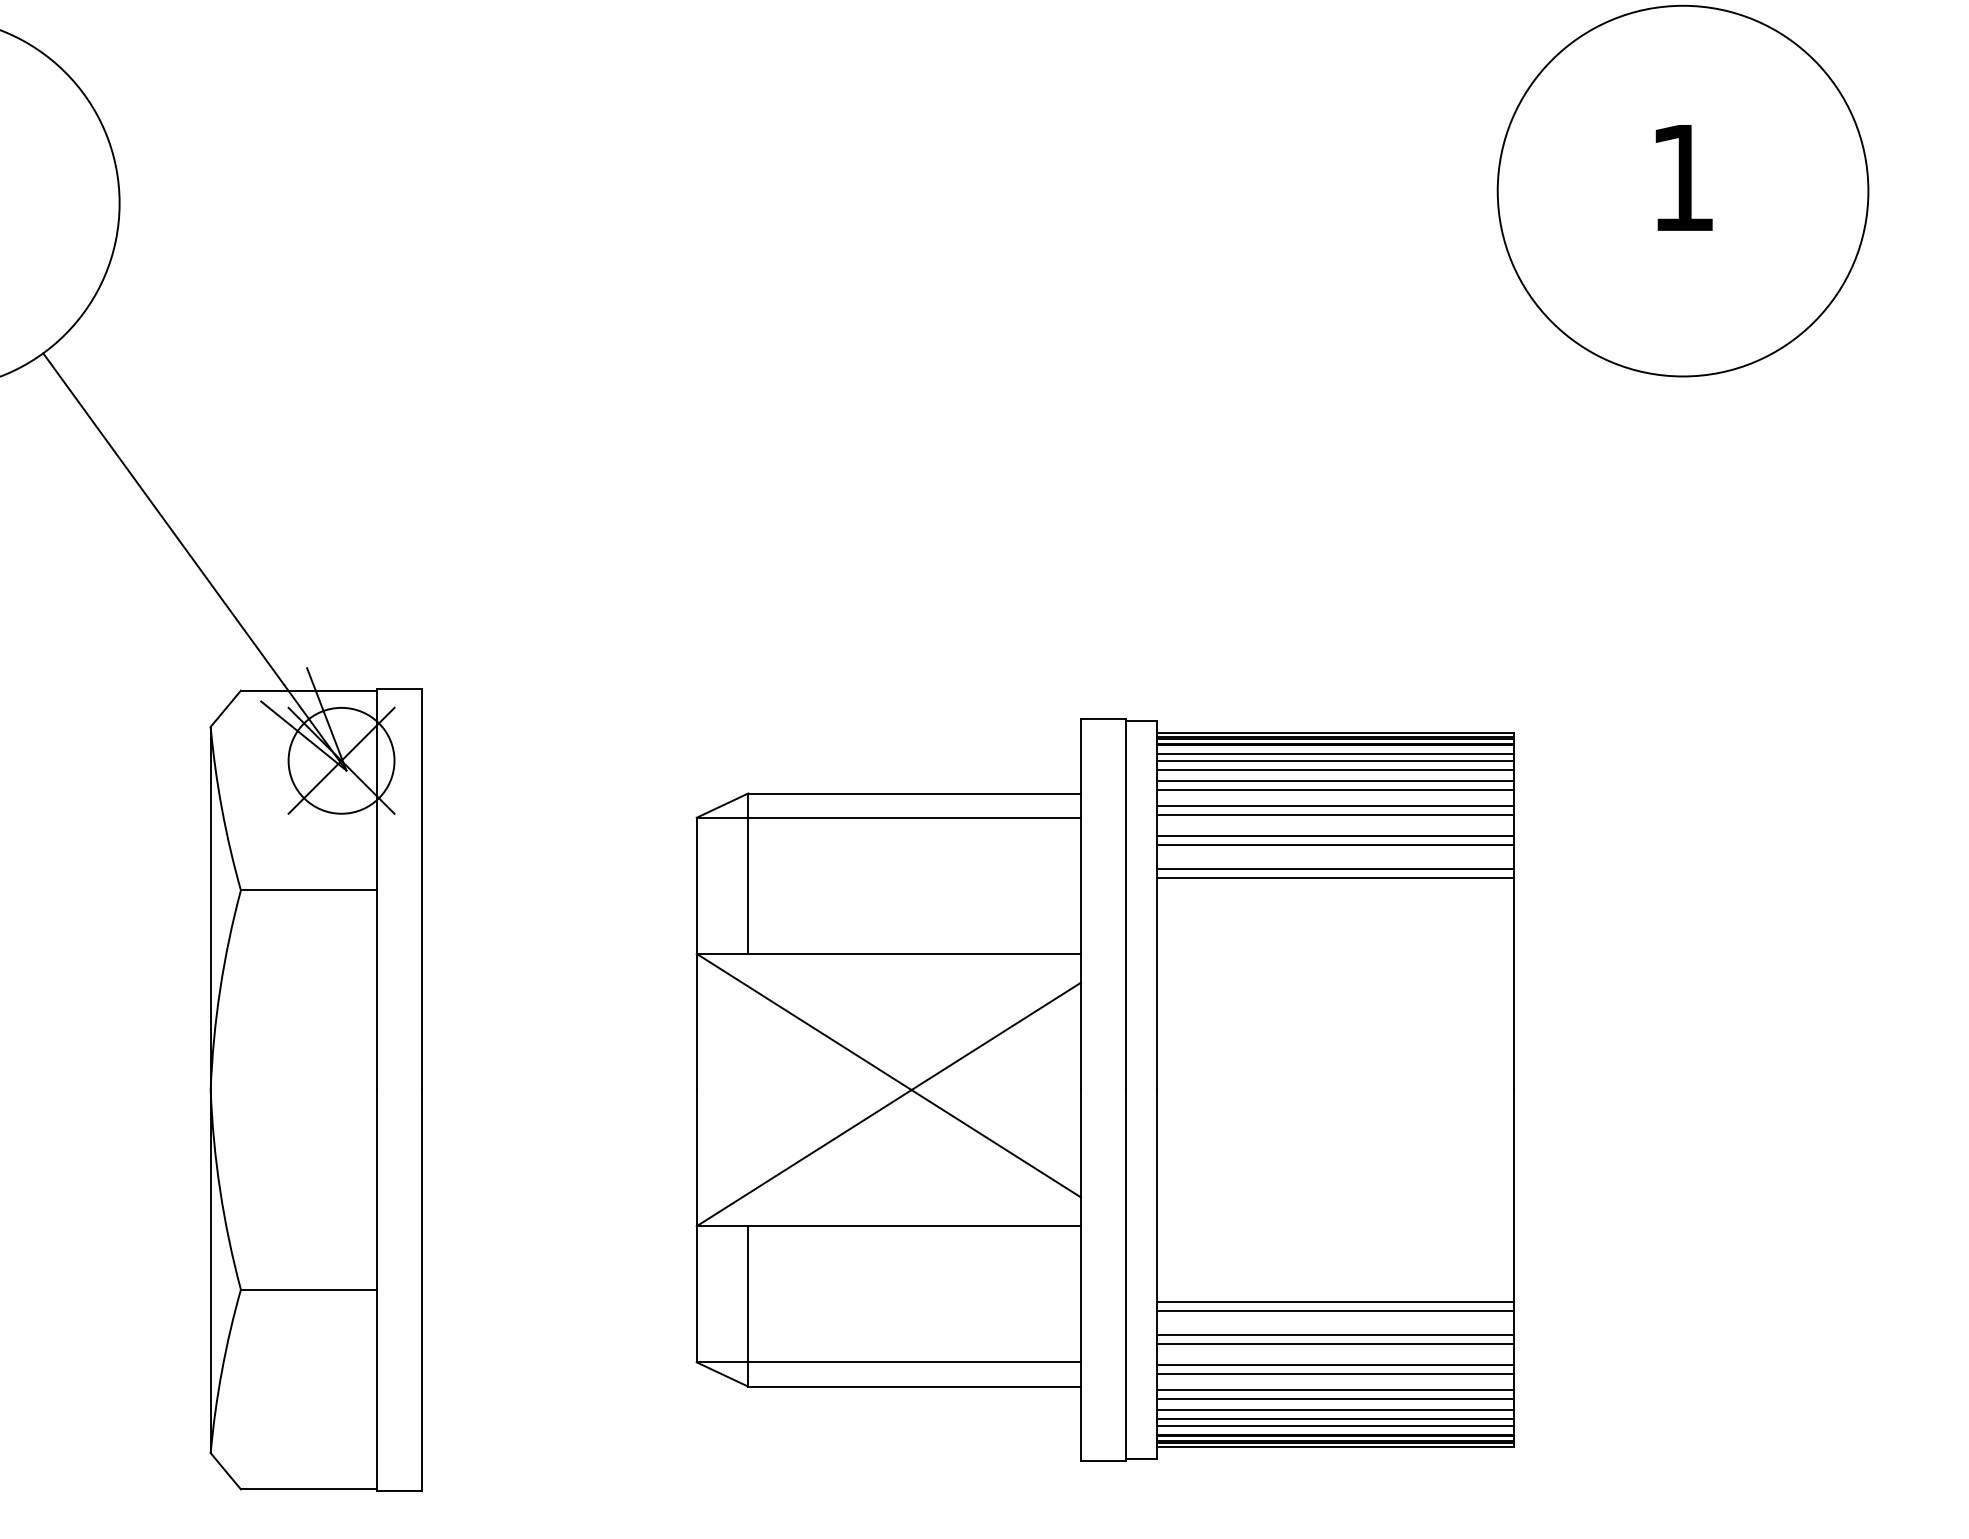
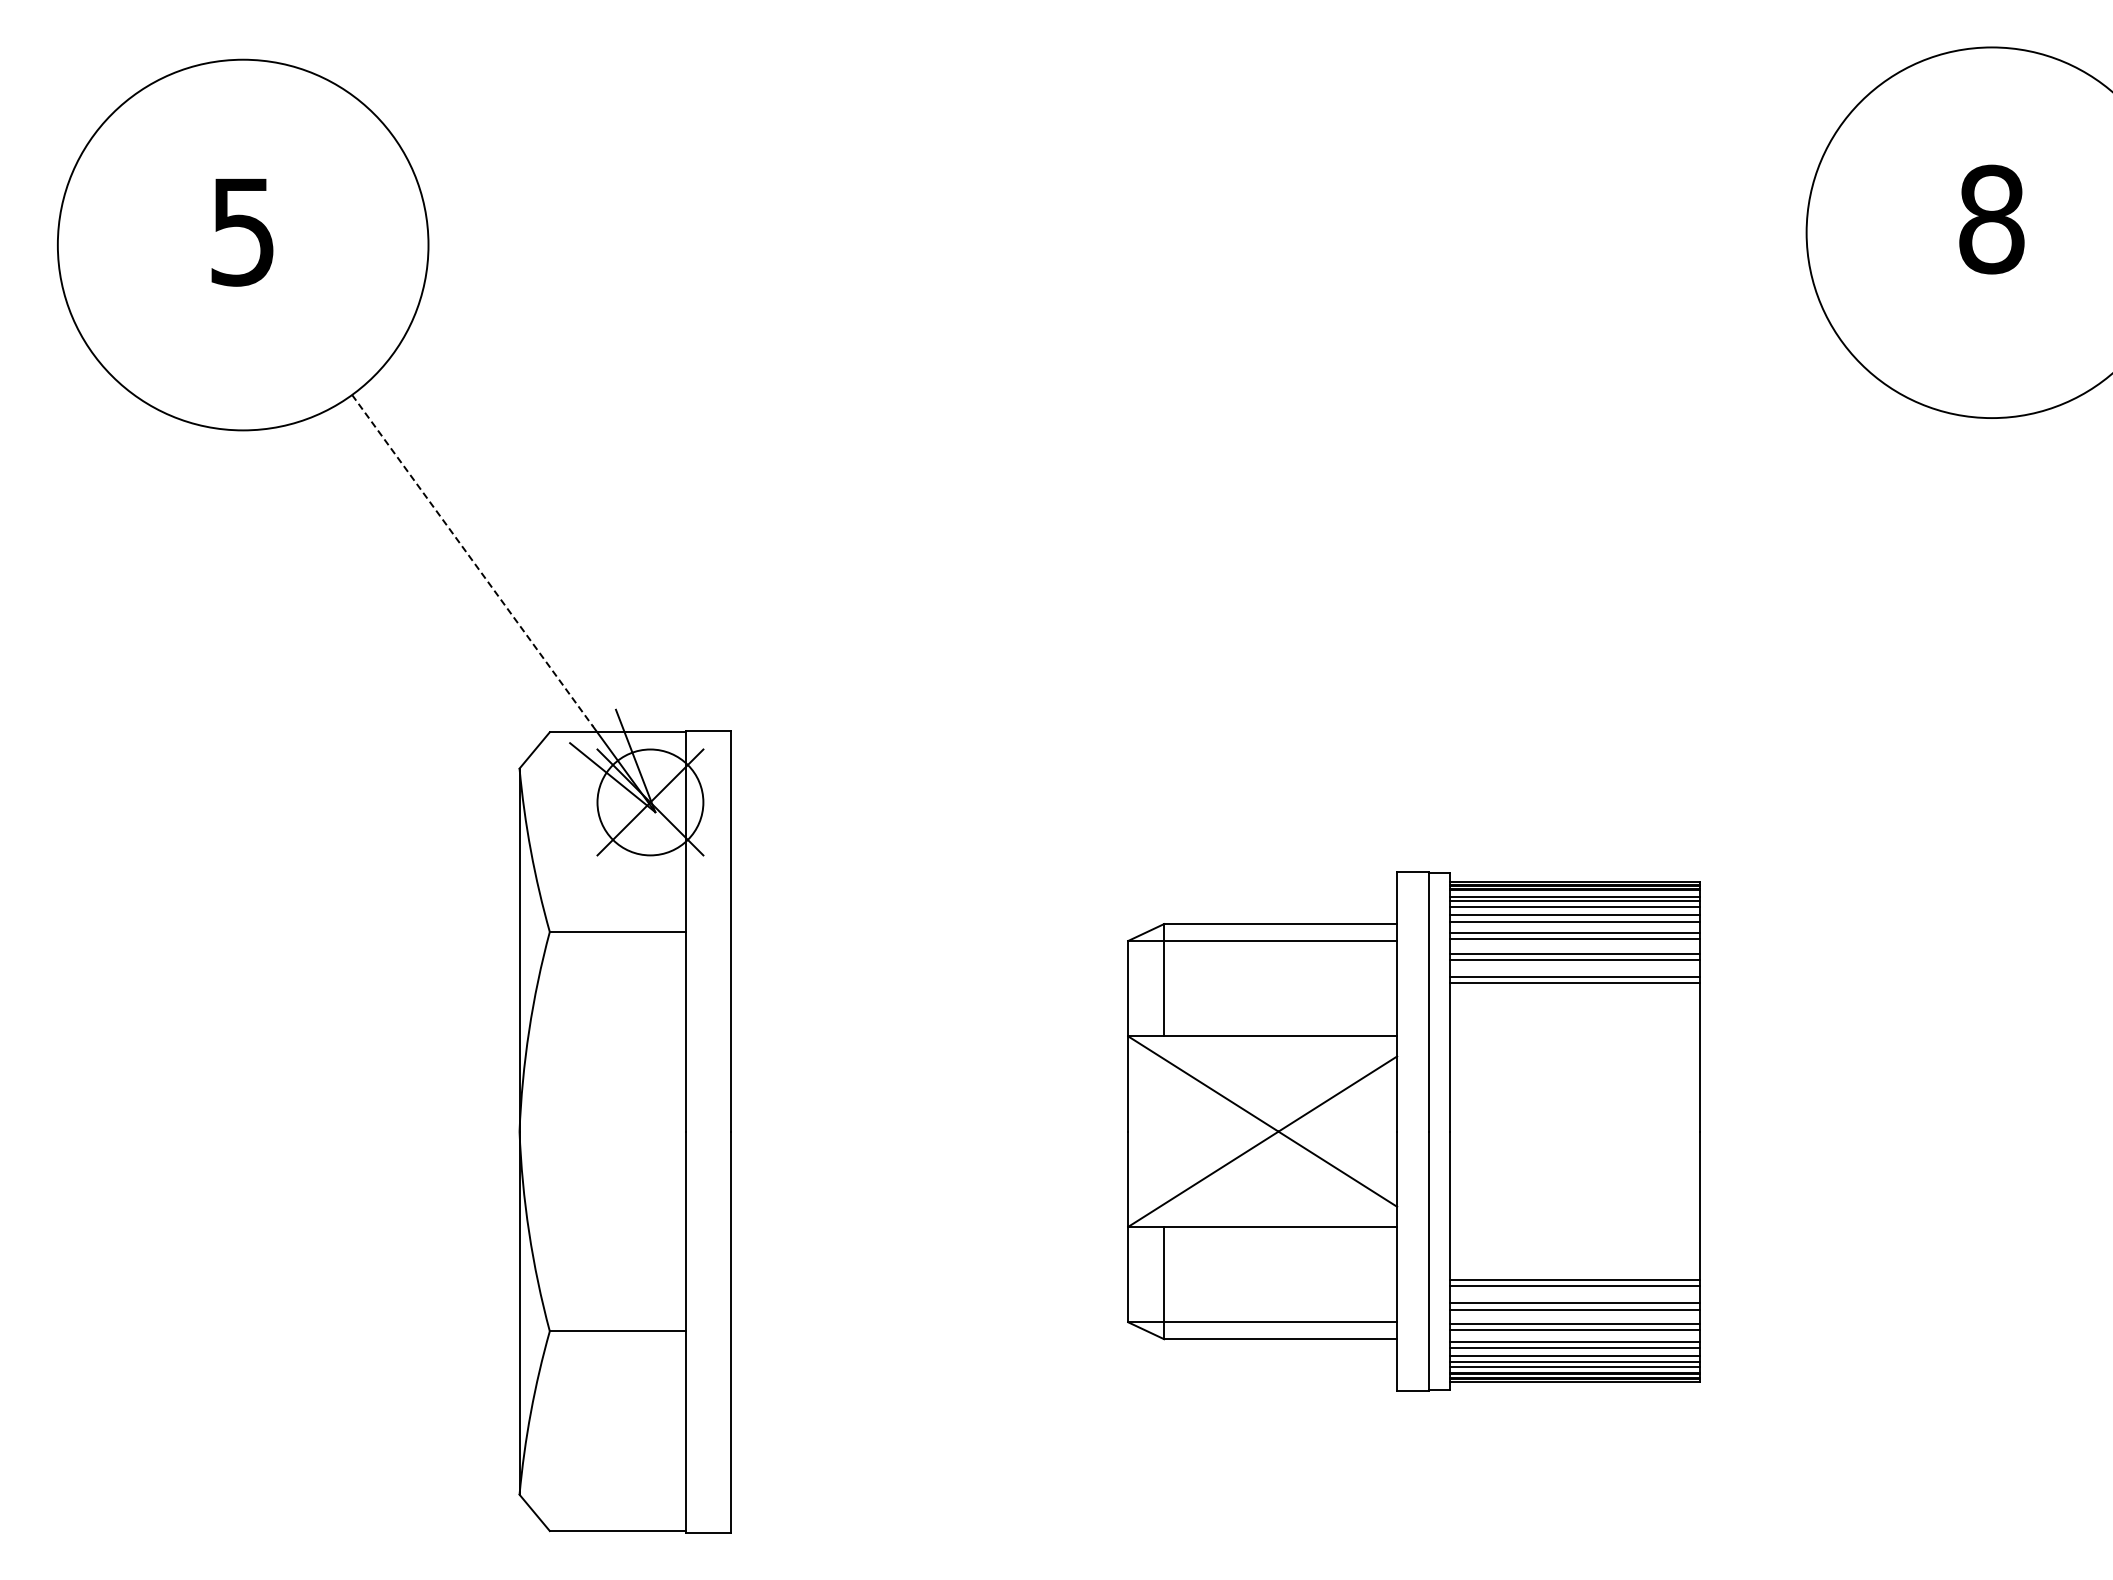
text: (1682, 177) -> (1991, 219), 1 -> 8
line: (163, 518) -> (472, 560), solid -> dashed
part: (1104, 1089) -> (1413, 1131), size x0.7

